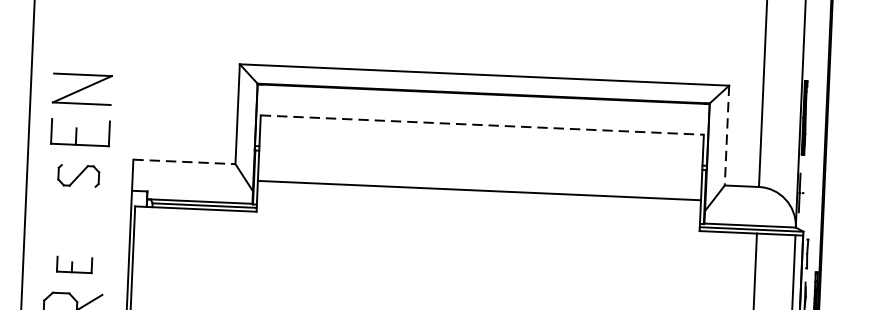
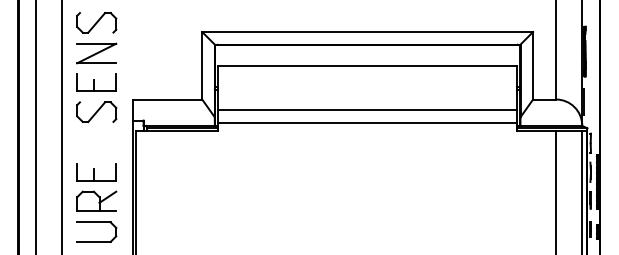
part: (84, 43) -> (96, 22), added
line: (482, 124) -> (367, 65), dashed -> solid
line: (727, 135) -> (533, 65), dashed -> solid
line: (184, 161) -> (167, 99), dashed -> solid
part: (78, 175) -> (96, 111), size x1.43
line: (478, 210) -> (367, 123), added
part: (74, 265) -> (96, 172), size x1.67

